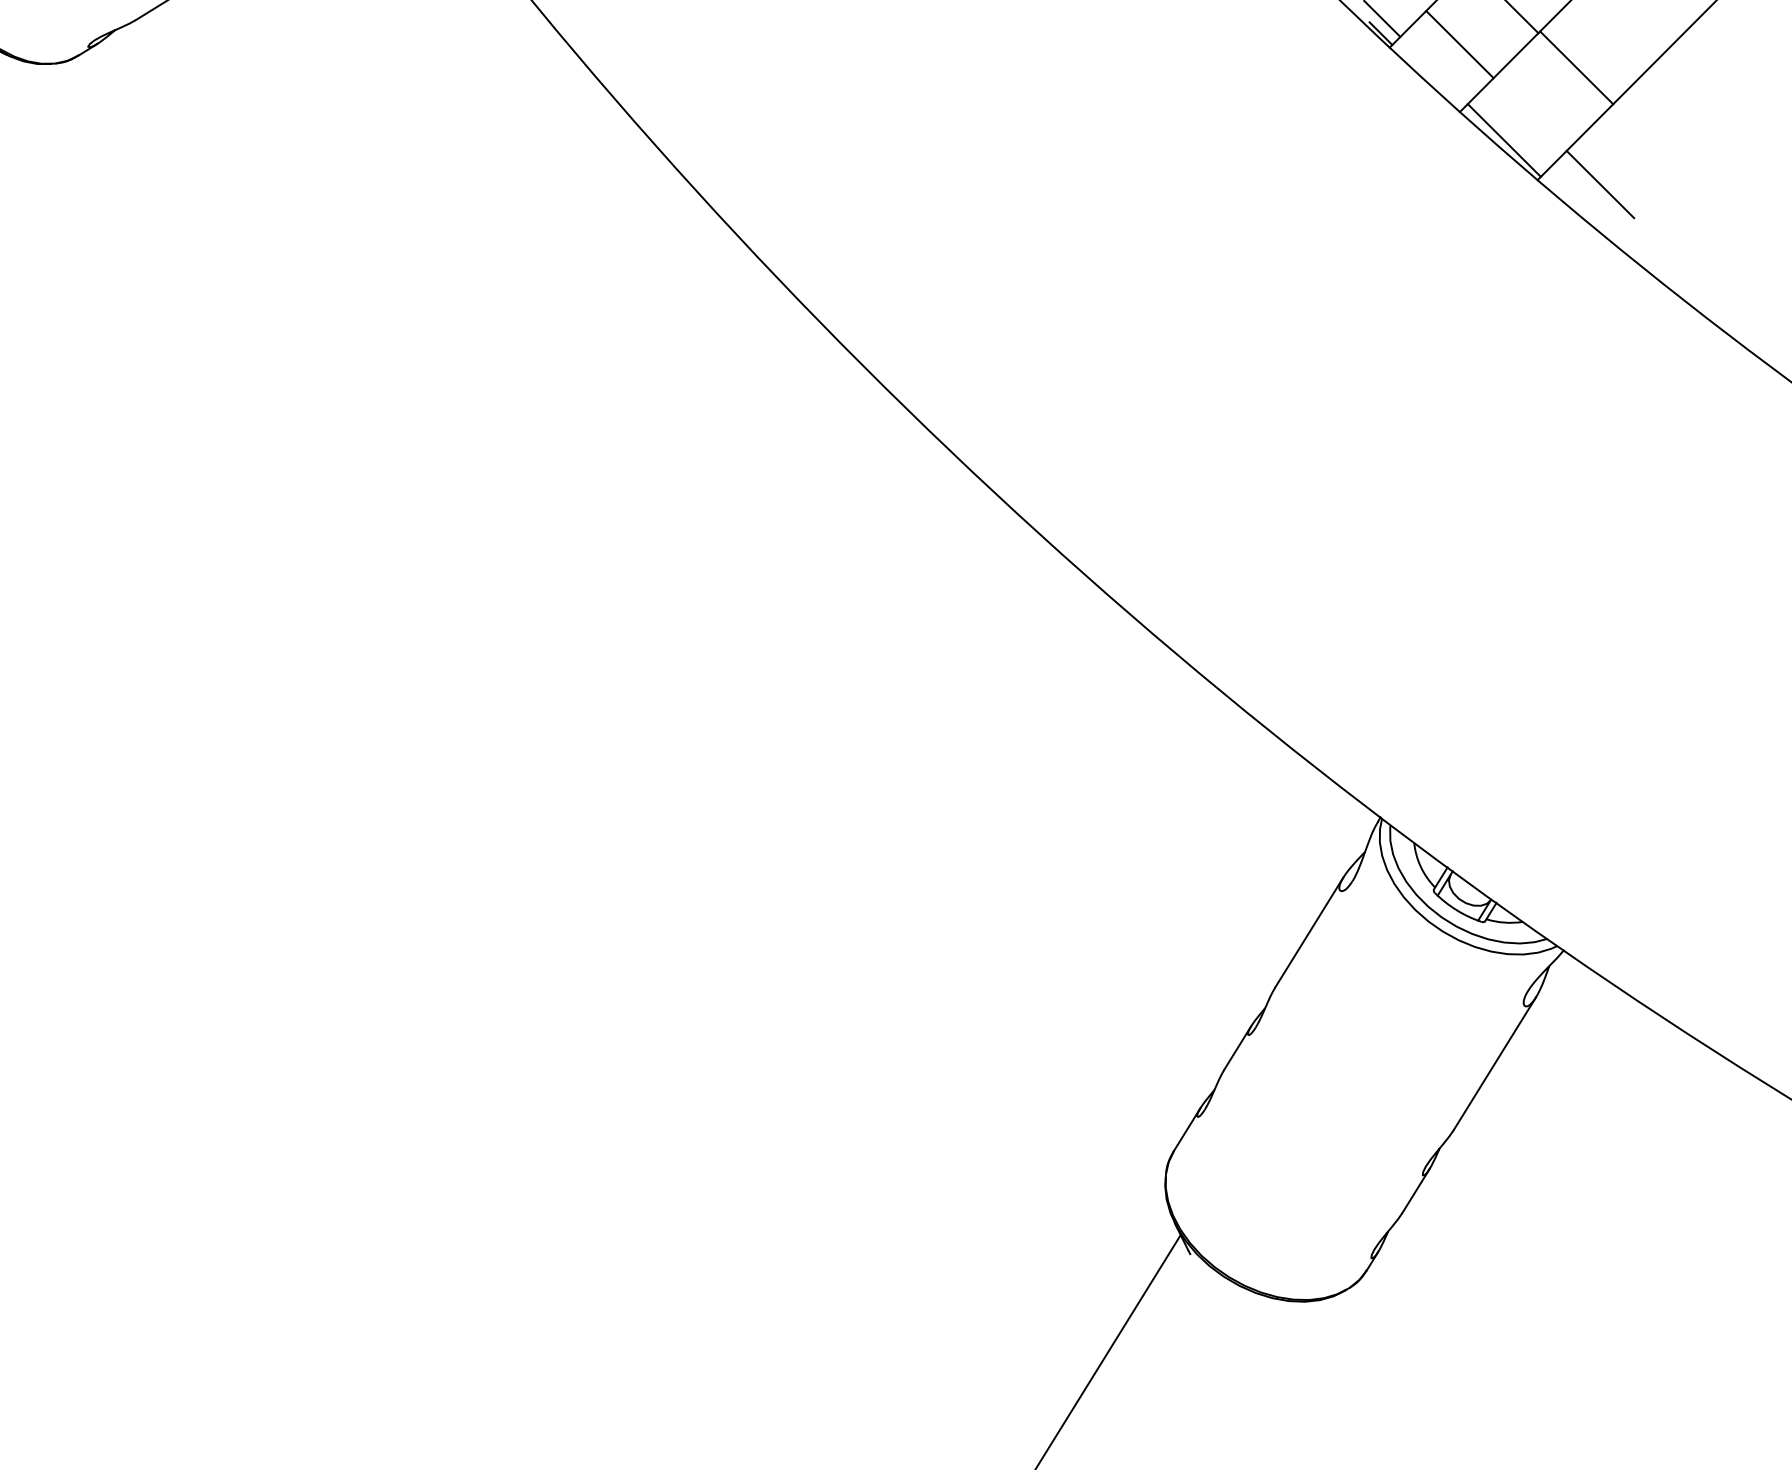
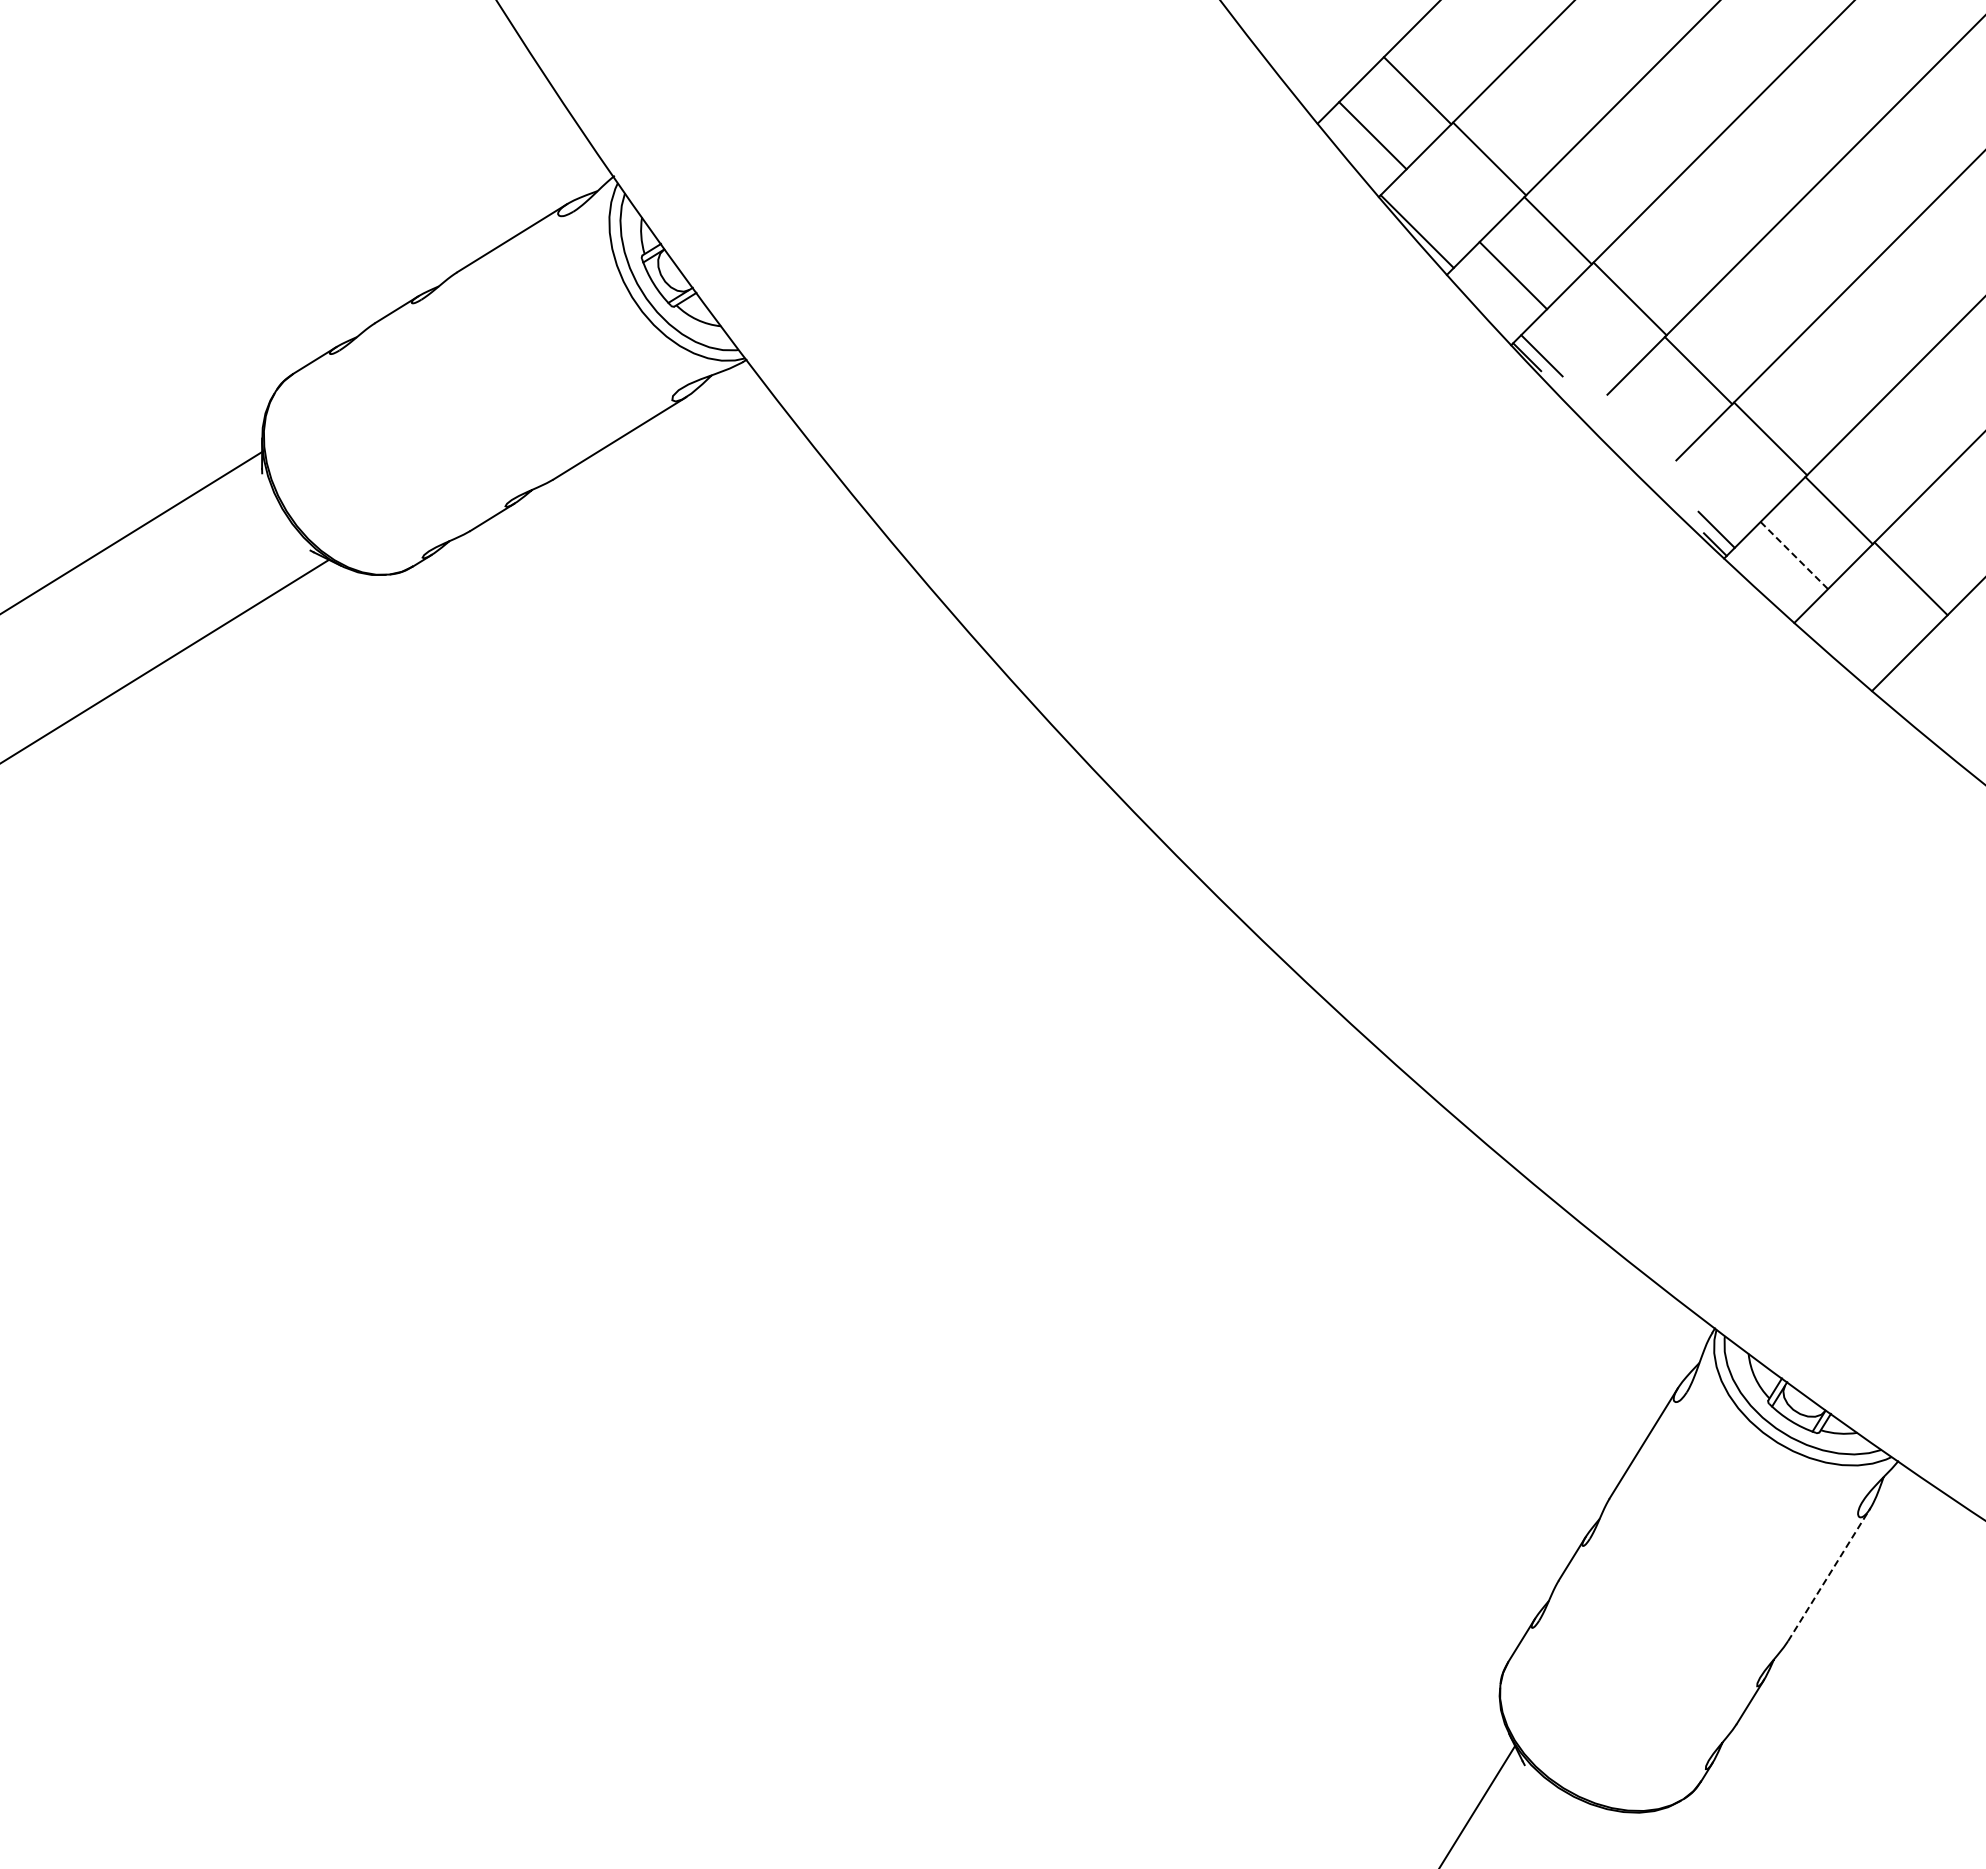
line: (1460, 44) -> (1794, 555), solid -> dashed
line: (1504, 140) -> (1838, 651), removed
line: (1600, 184) -> (1934, 695), removed
line: (1495, 1063) -> (1829, 1574), solid -> dashed

